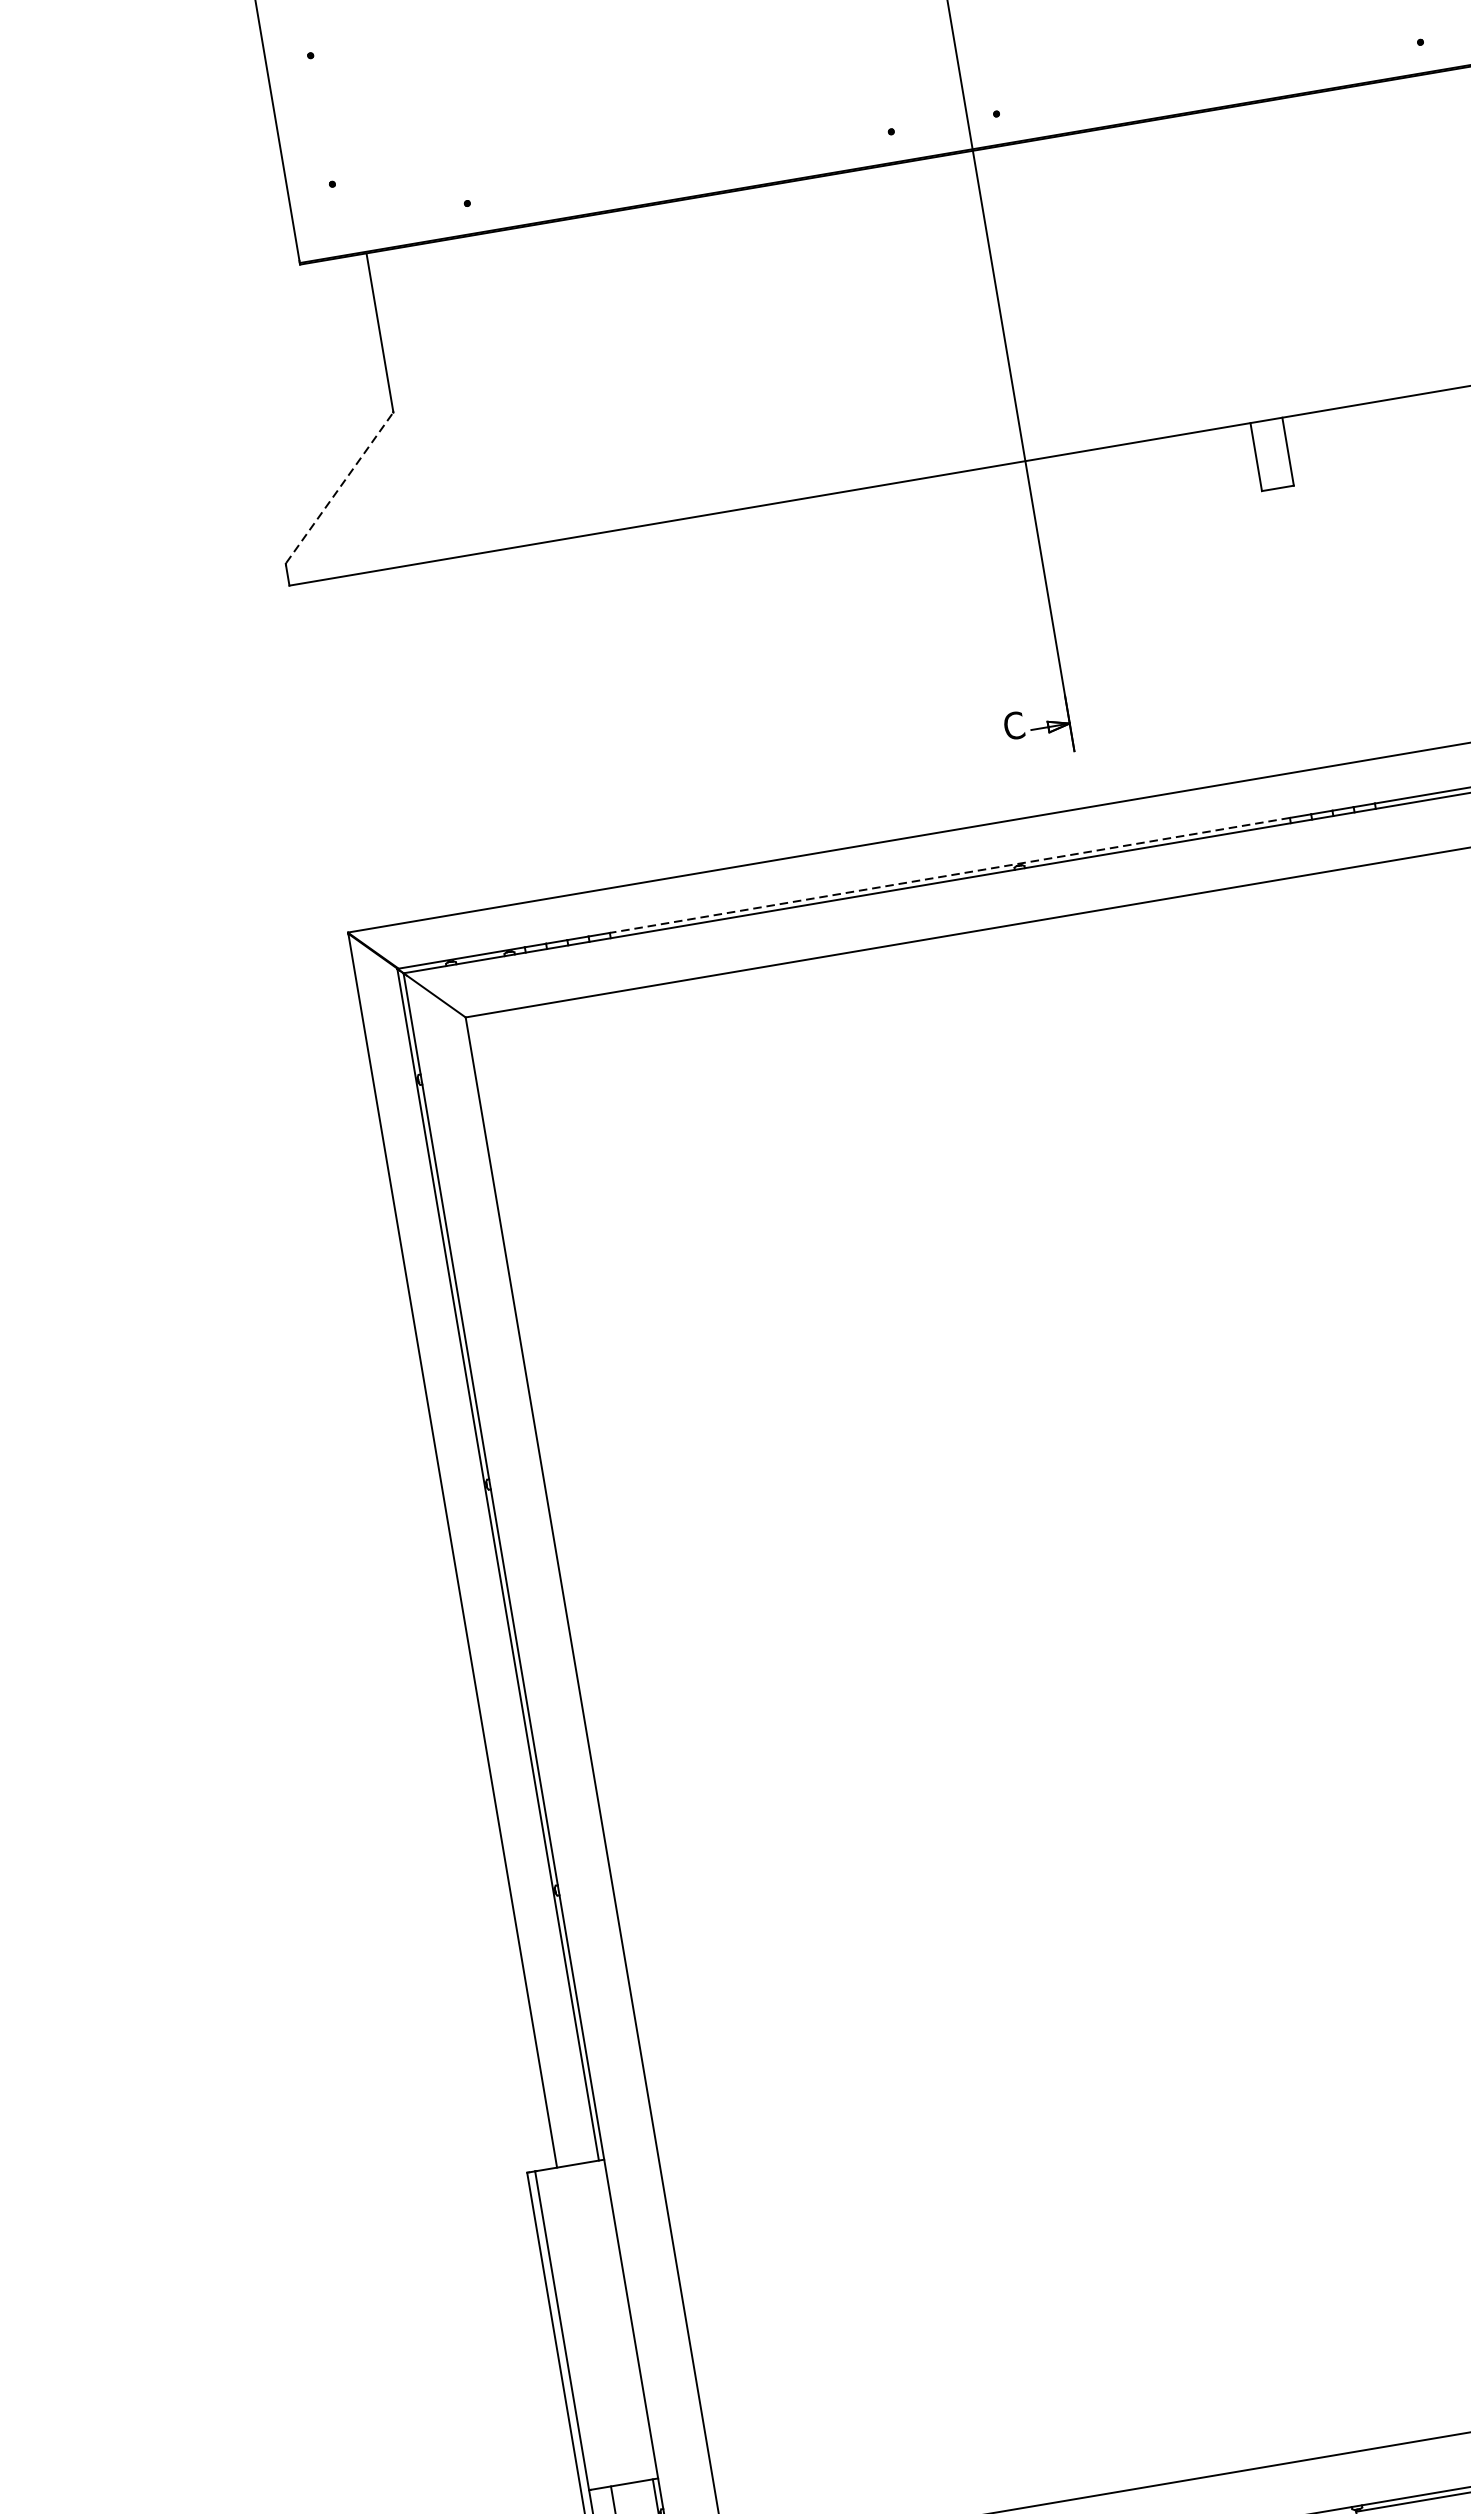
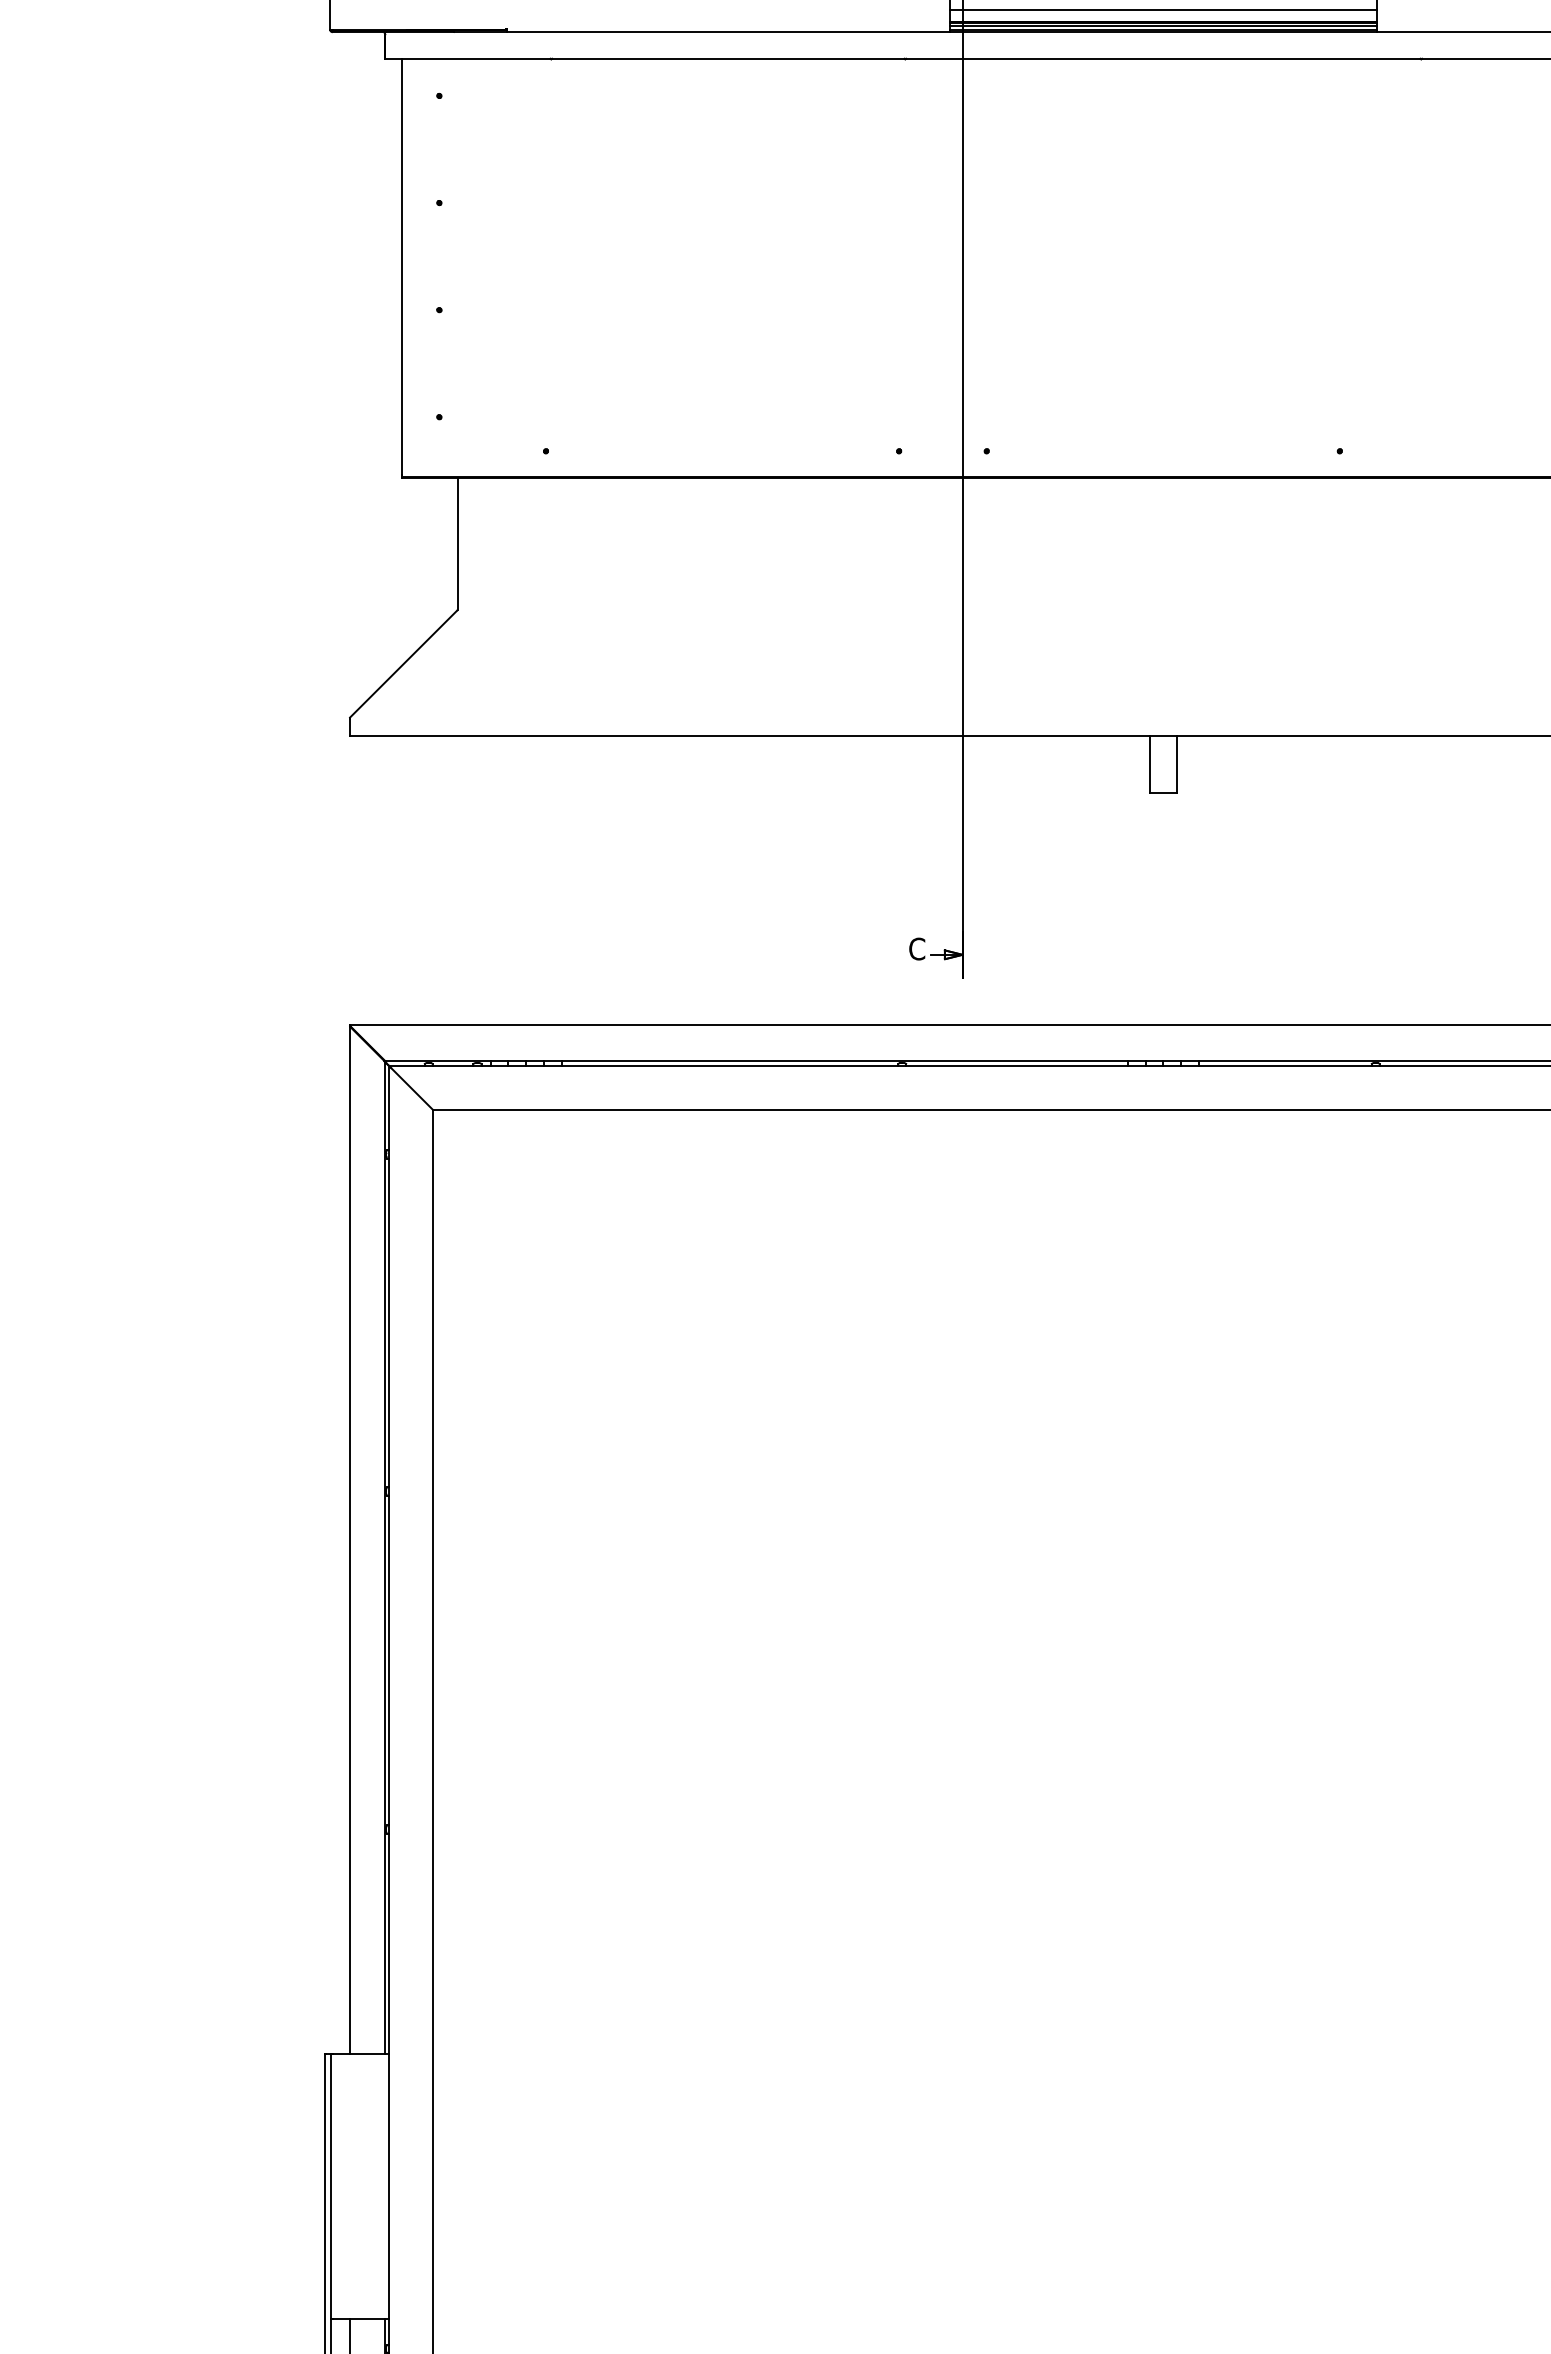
line: (339, 487) -> (403, 663), dashed -> solid
line: (949, 875) -> (844, 1061), dashed -> solid

